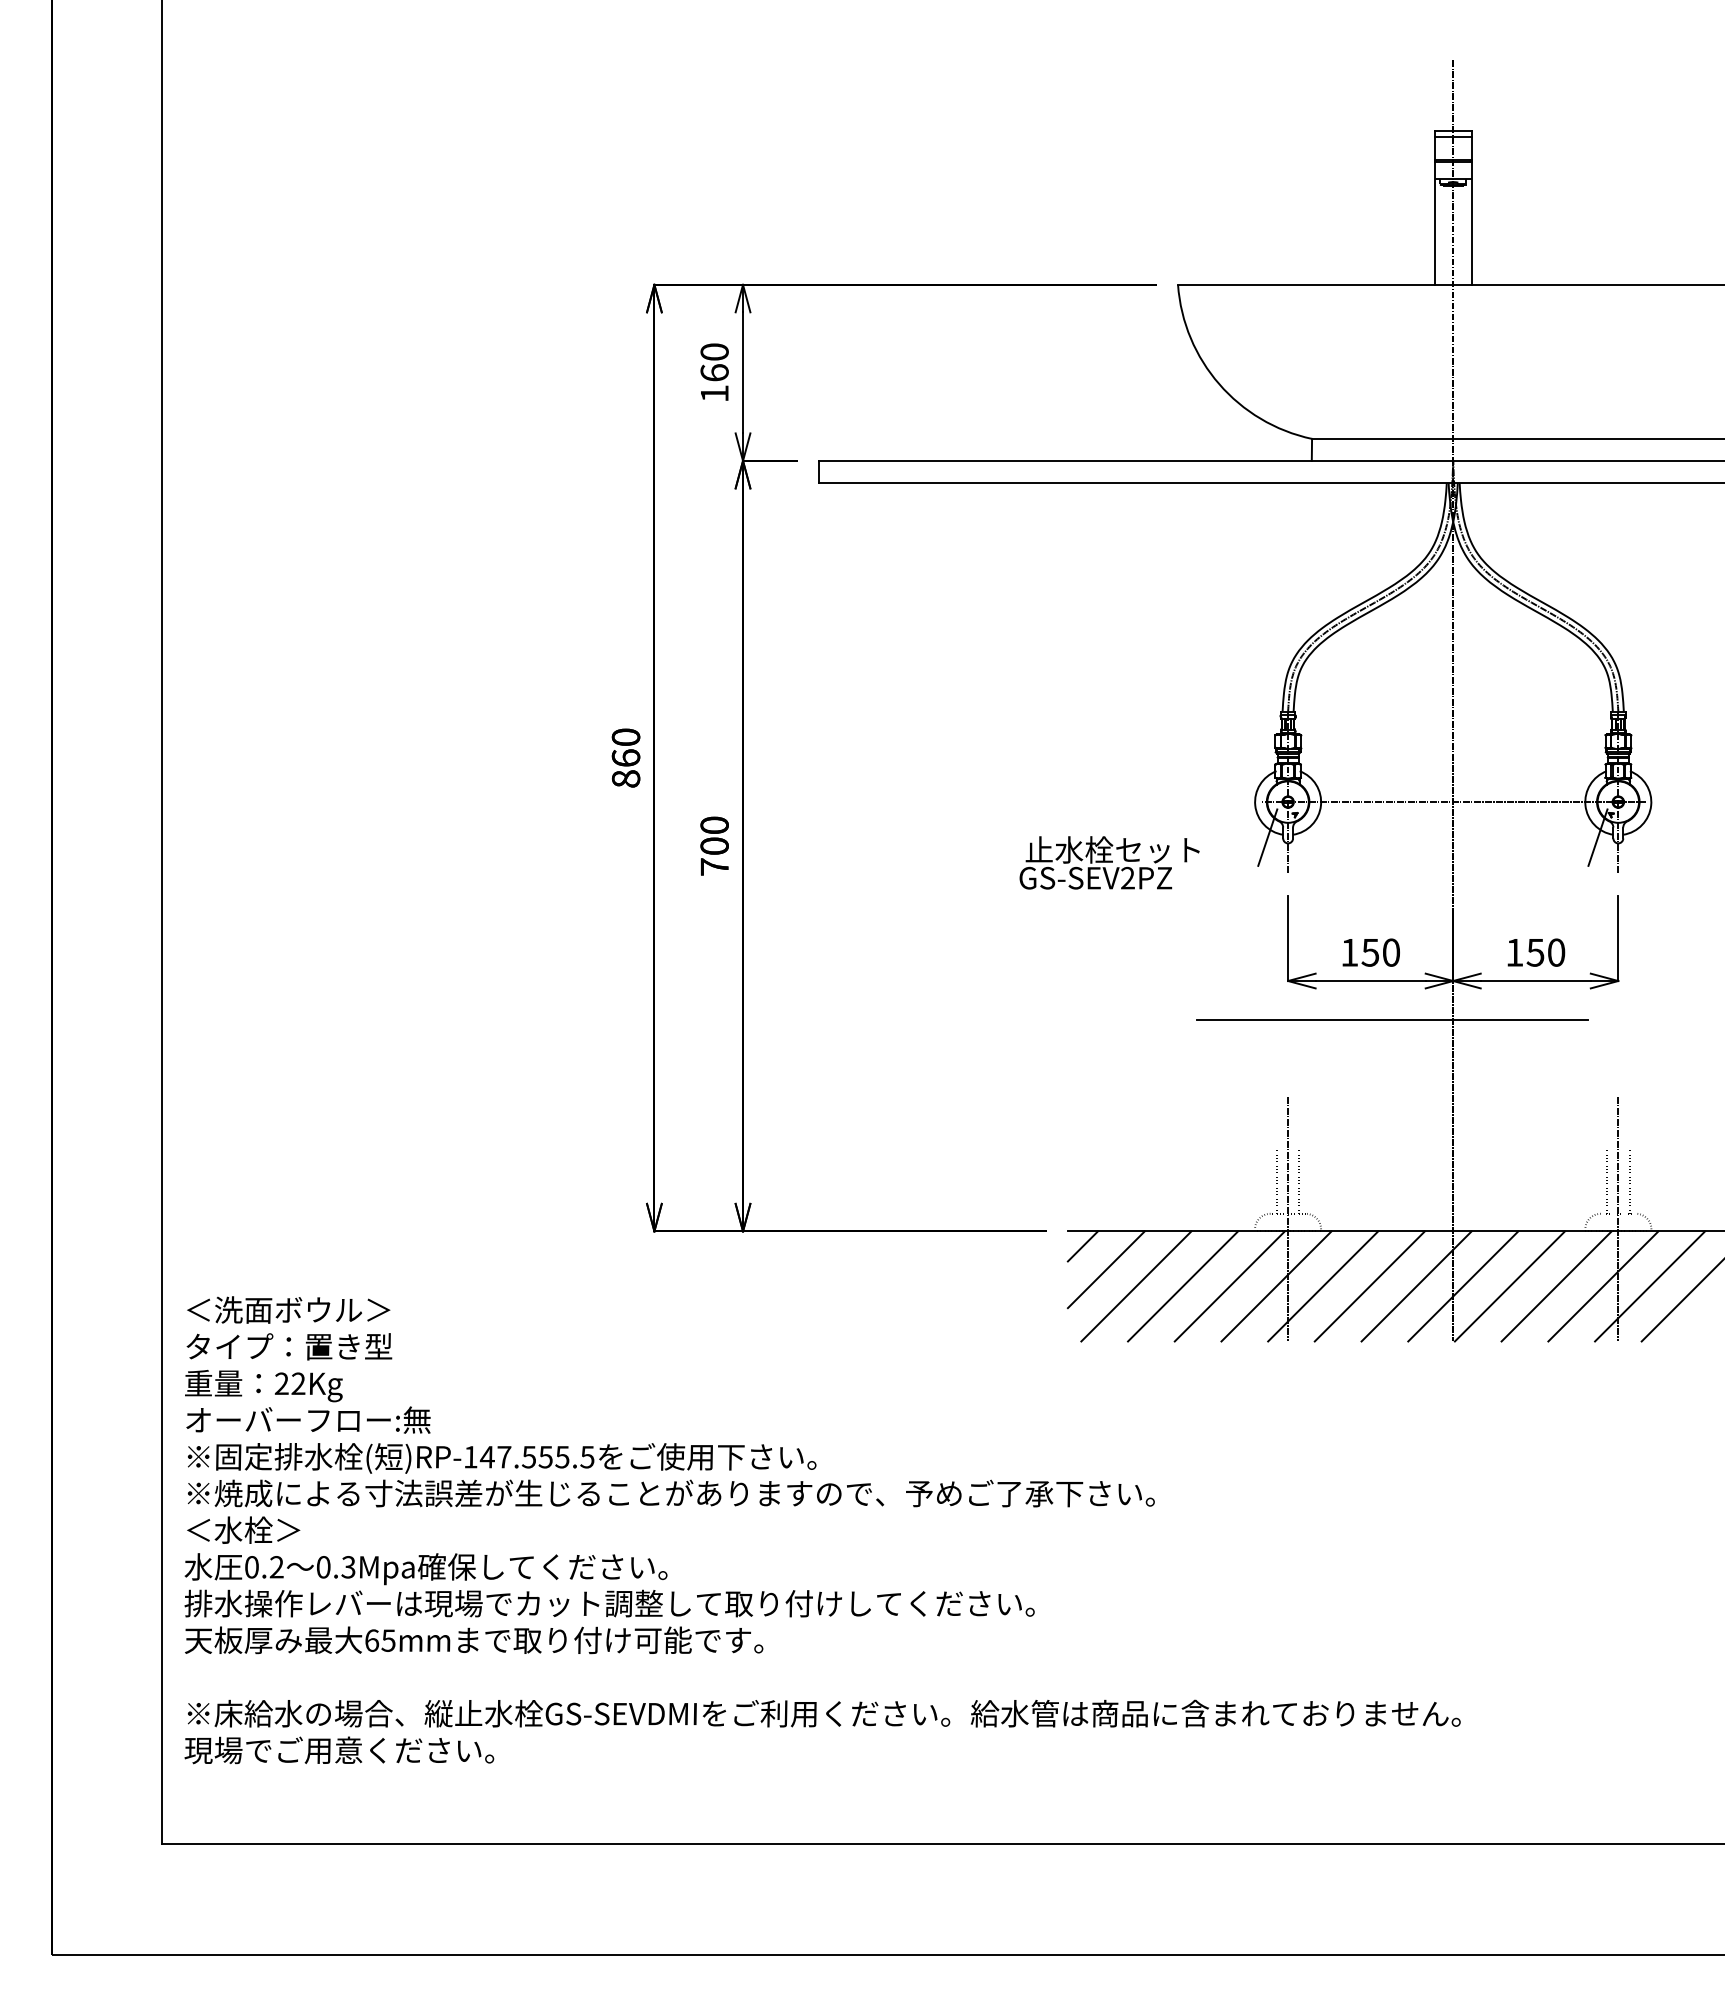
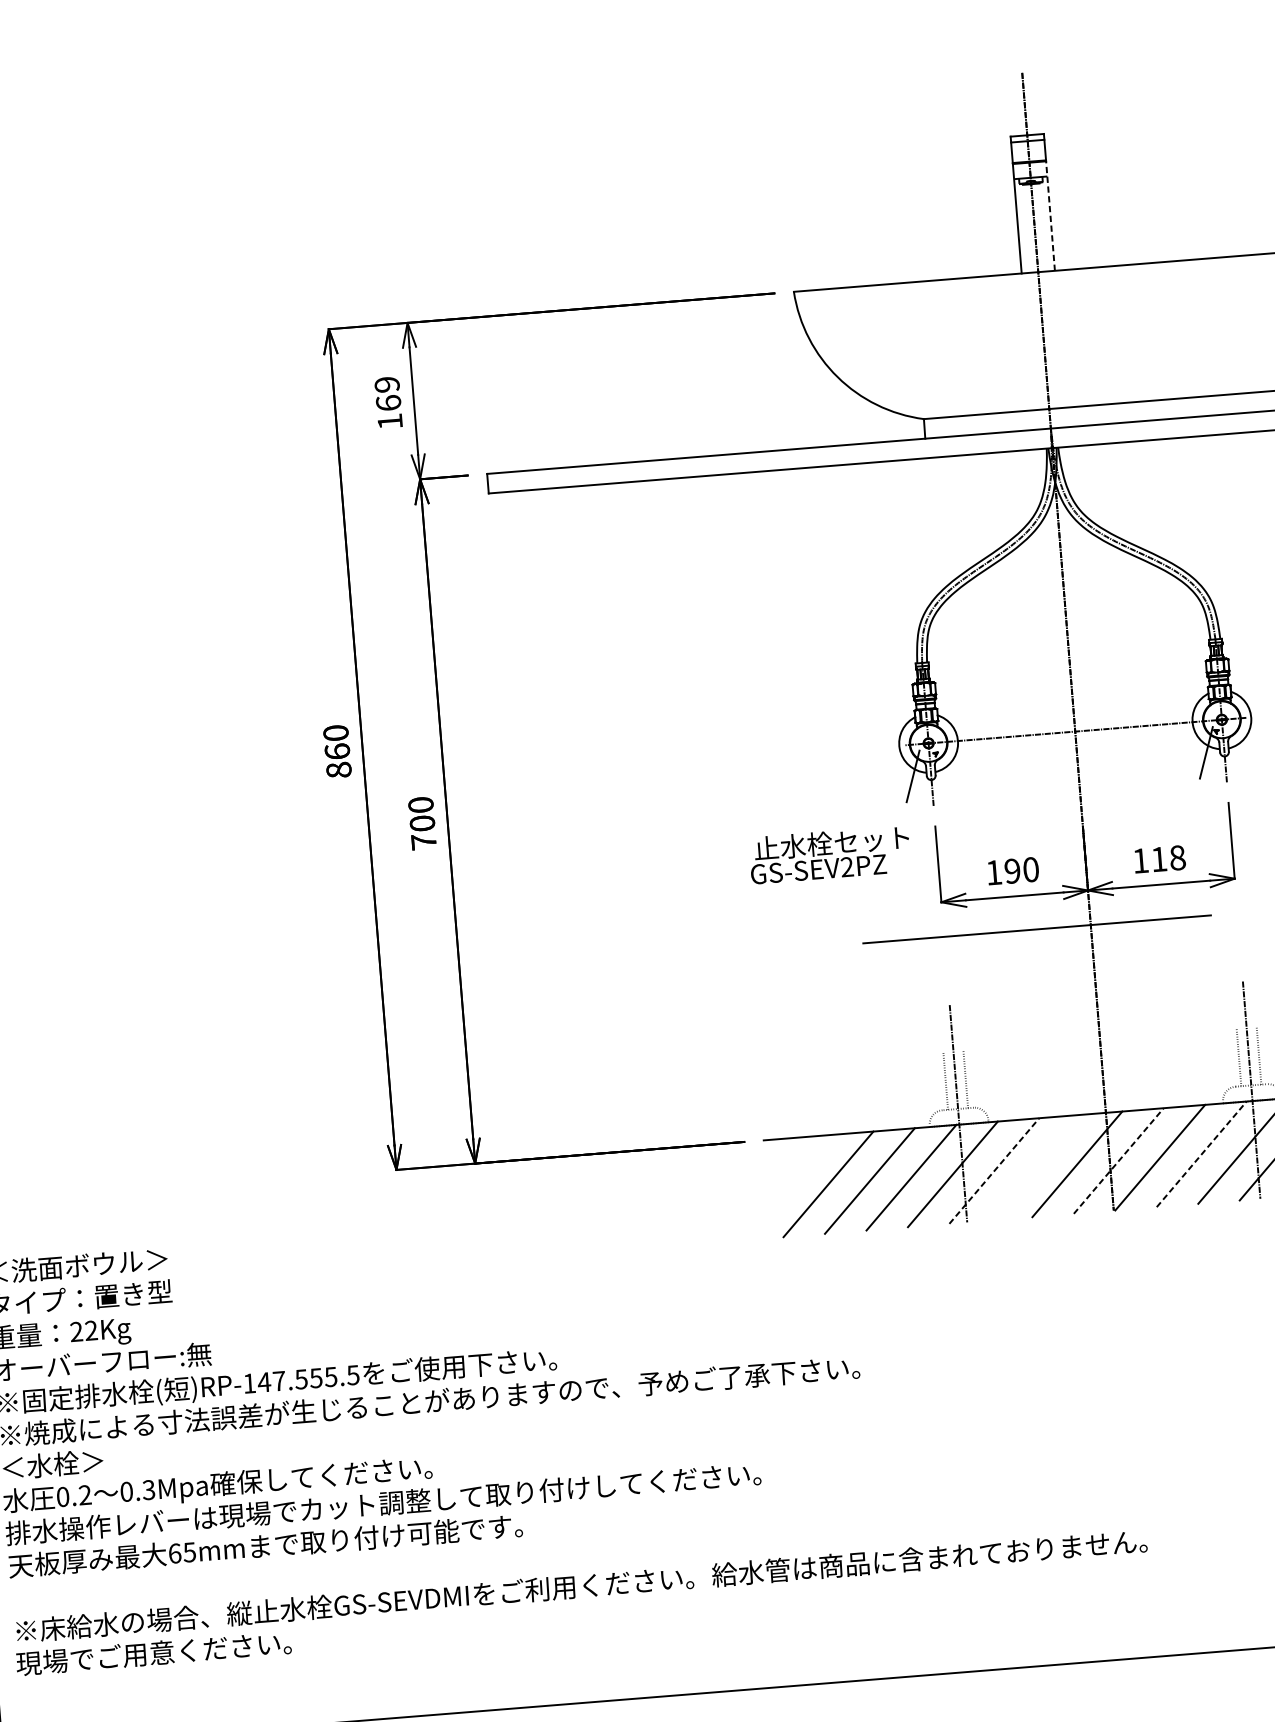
line: (1471, 223) -> (1050, 216), solid -> dashed
text: (714, 351) -> (386, 384), 160 -> 169
text: (1109, 862) -> (829, 854), moved
text: (1369, 952) -> (1011, 871), 150 -> 190
text: (1545, 952) -> (1167, 858), 150 -> 118
line: (1082, 1246) -> (777, 1152), removed
line: (1105, 1269) -> (799, 1171), removed
line: (1323, 1286) -> (994, 1171), solid -> dashed
line: (1369, 1286) -> (1035, 1167), removed
line: (1463, 1286) -> (1119, 1161), solid -> dashed
line: (1556, 1286) -> (1201, 1154), solid -> dashed

